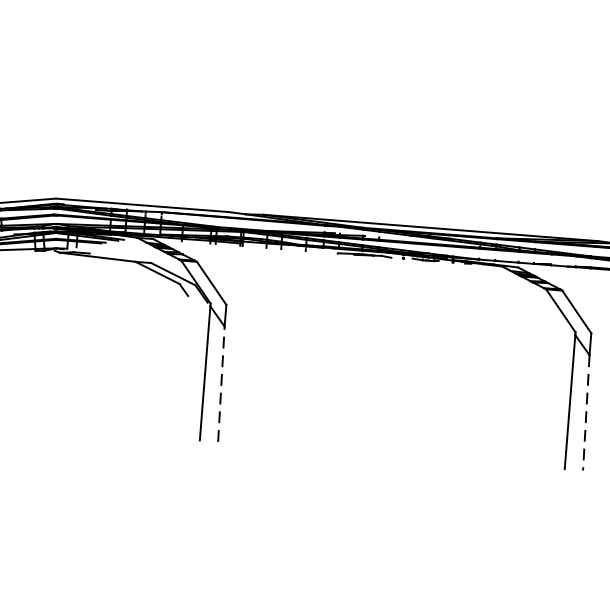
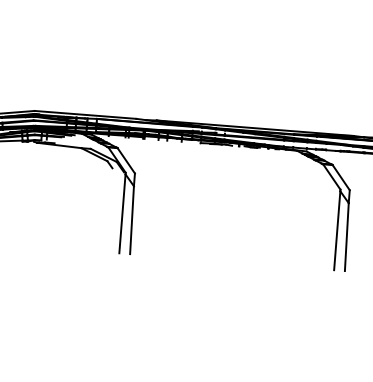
line: (222, 384) -> (132, 220), dashed -> solid
line: (585, 413) -> (346, 237), dashed -> solid

